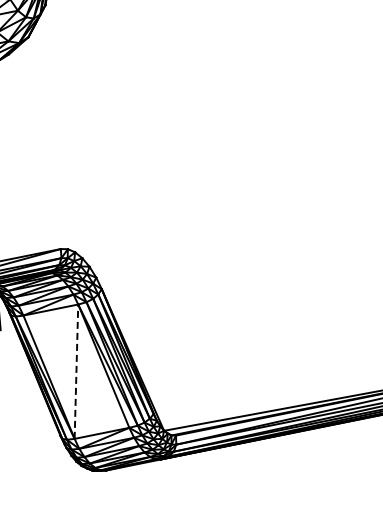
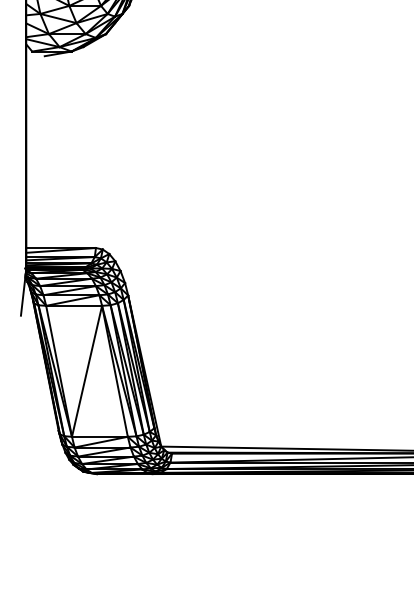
line: (76, 370) -> (87, 370), dashed -> solid

